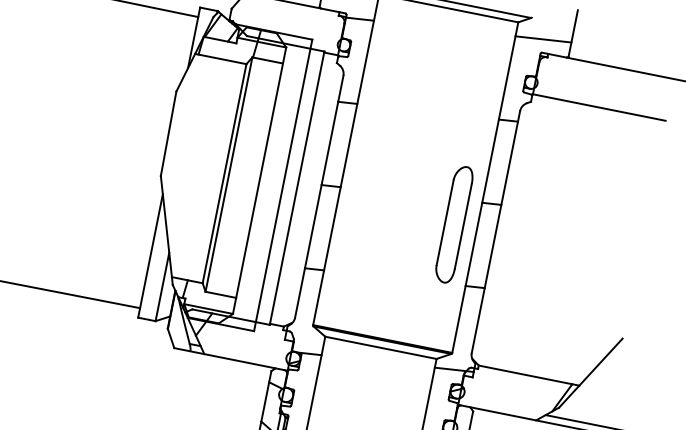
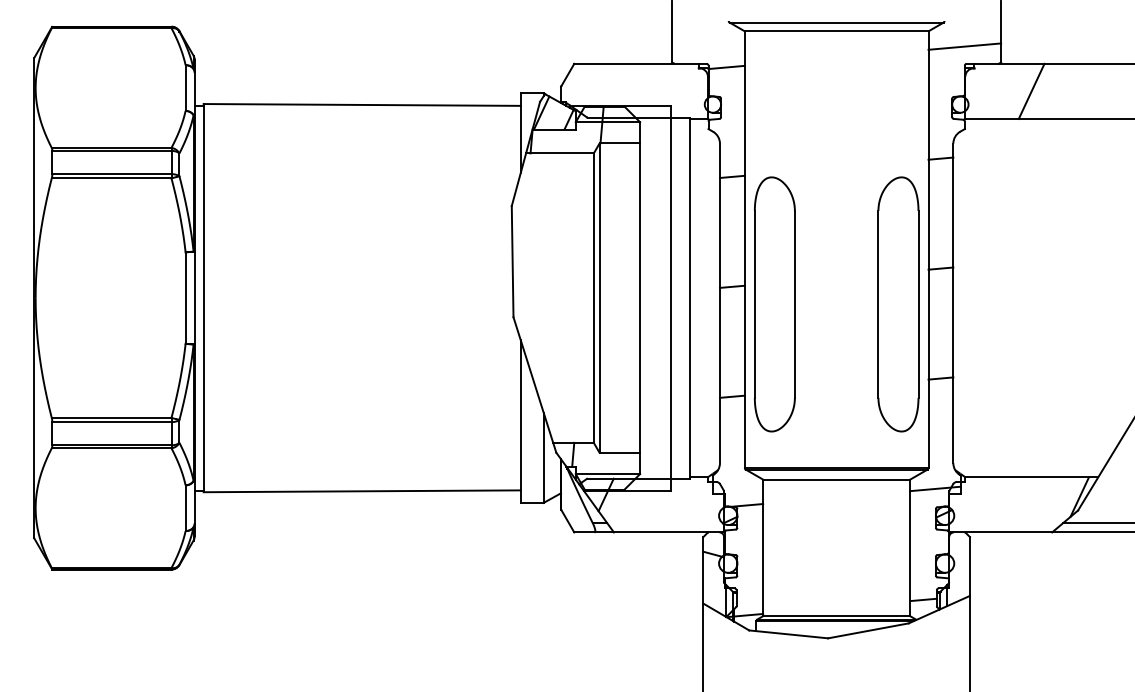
line: (587, 82) -> (1031, 90), added
part: (360, 205) -> (774, 304), added
part: (454, 224) -> (898, 304), size x1.67

